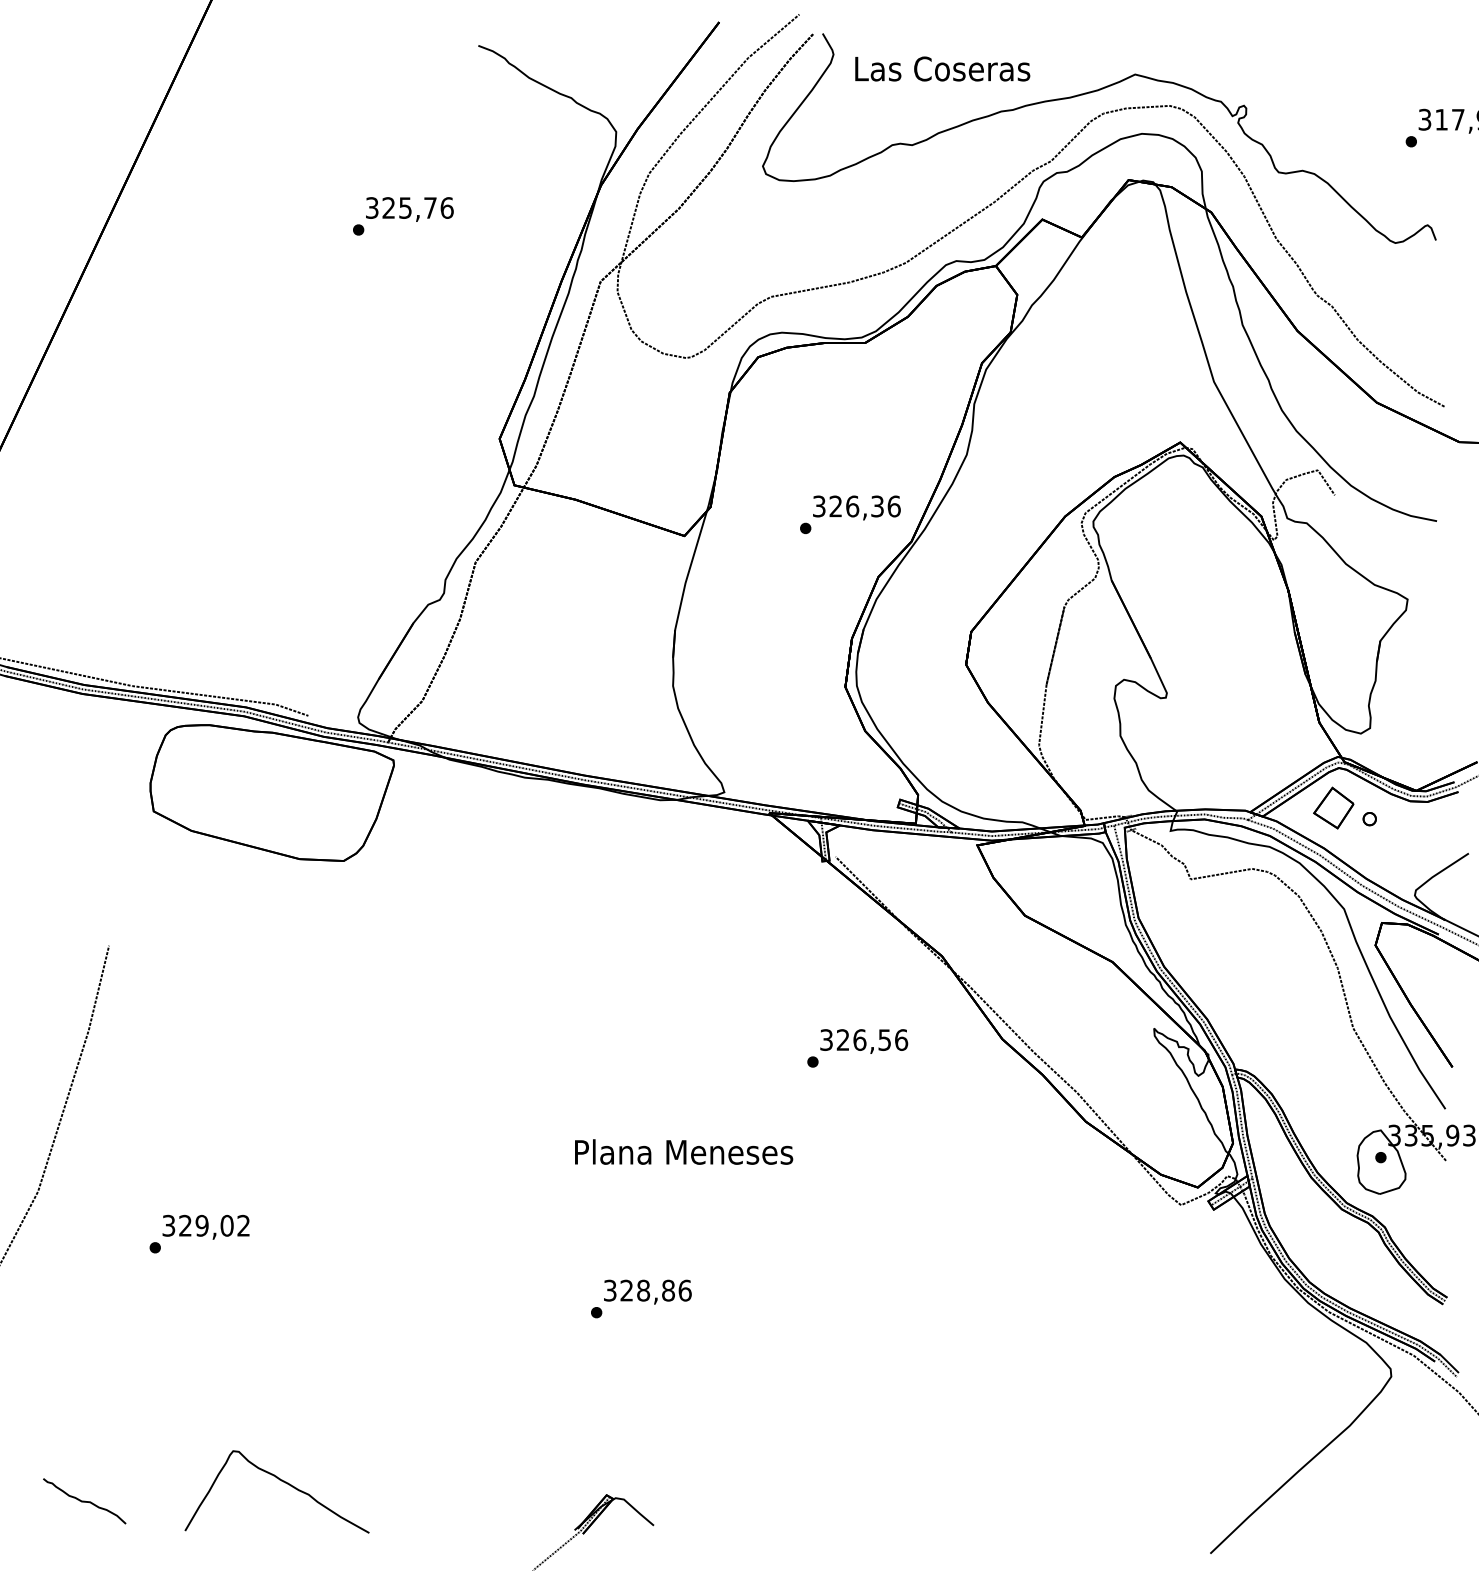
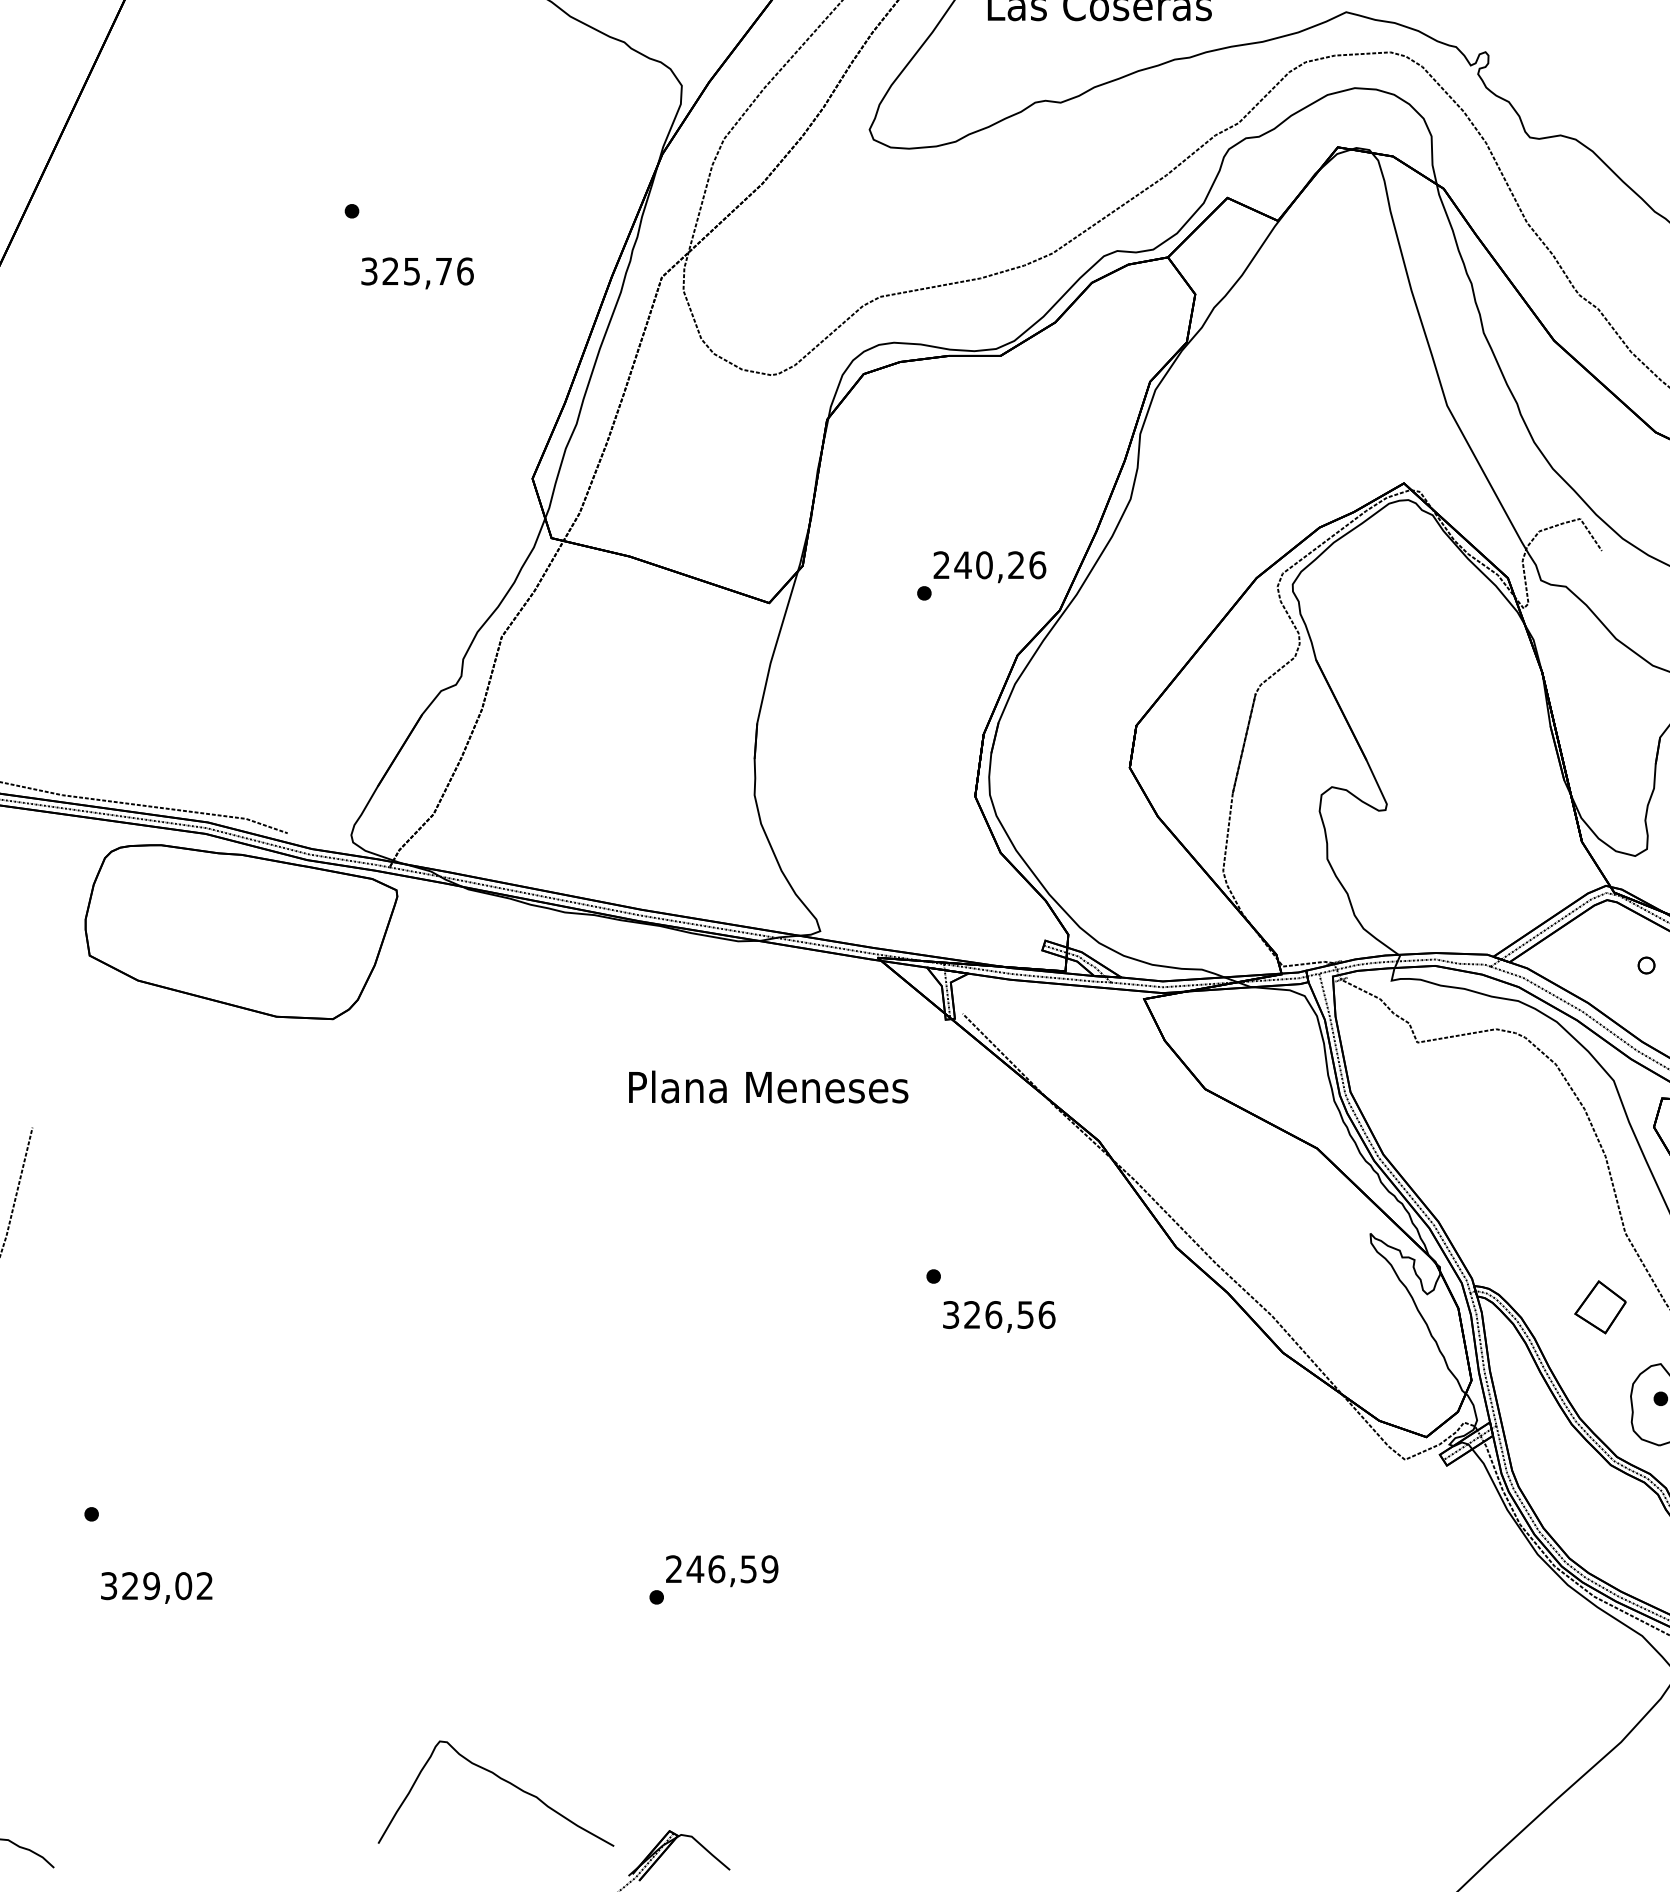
text: (409, 209) -> (417, 273), moved
text: (848, 506) -> (979, 565), 326,36 -> 240,26
part: (1333, 807) -> (1600, 1306), moved
text: (864, 1041) -> (999, 1316), moved
text: (684, 1151) -> (769, 1086), moved
text: (205, 1226) -> (155, 1586), moved
text: (647, 1290) -> (721, 1569), 328,86 -> 246,59
curve: (281, 1481) -> (501, 1780), moved

